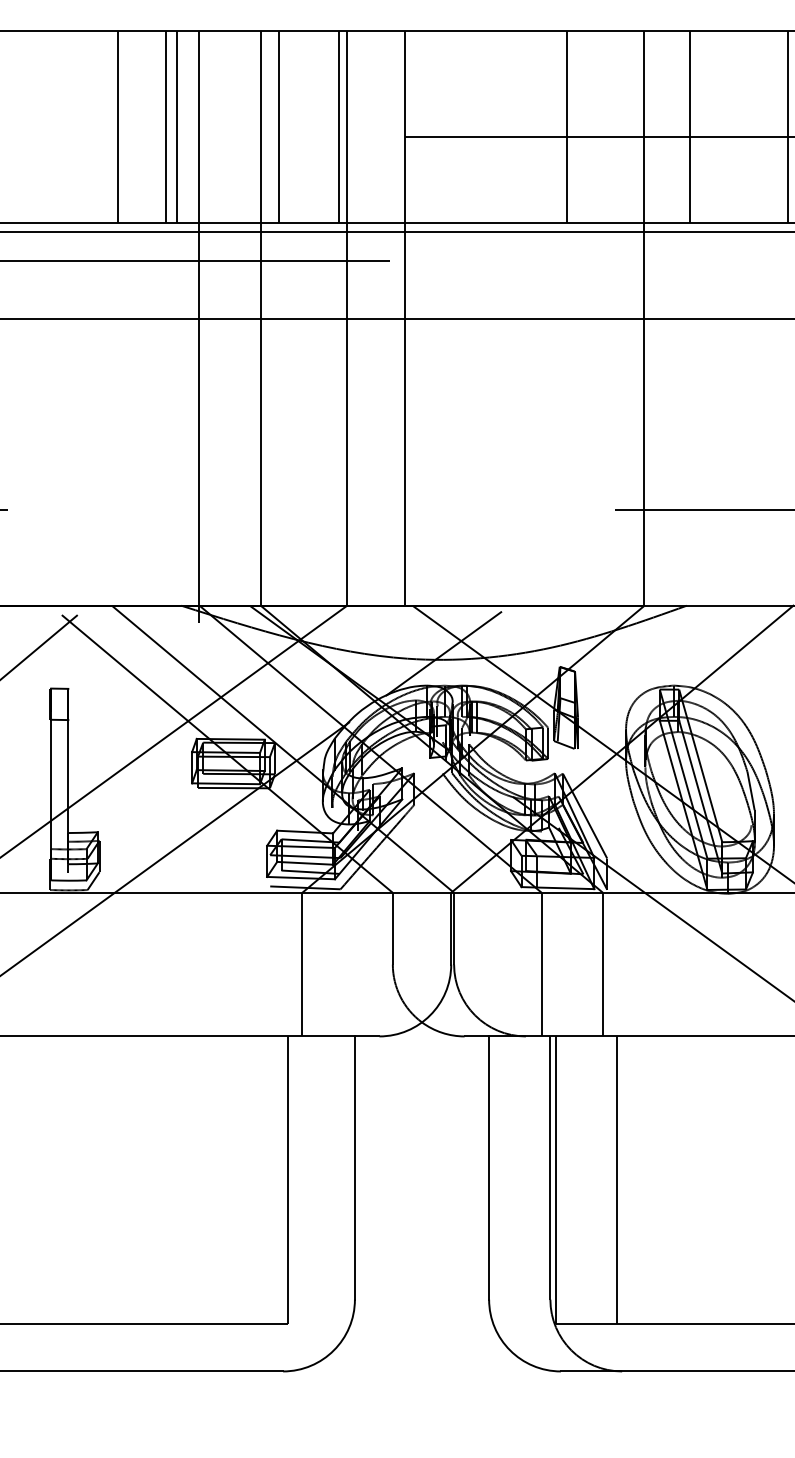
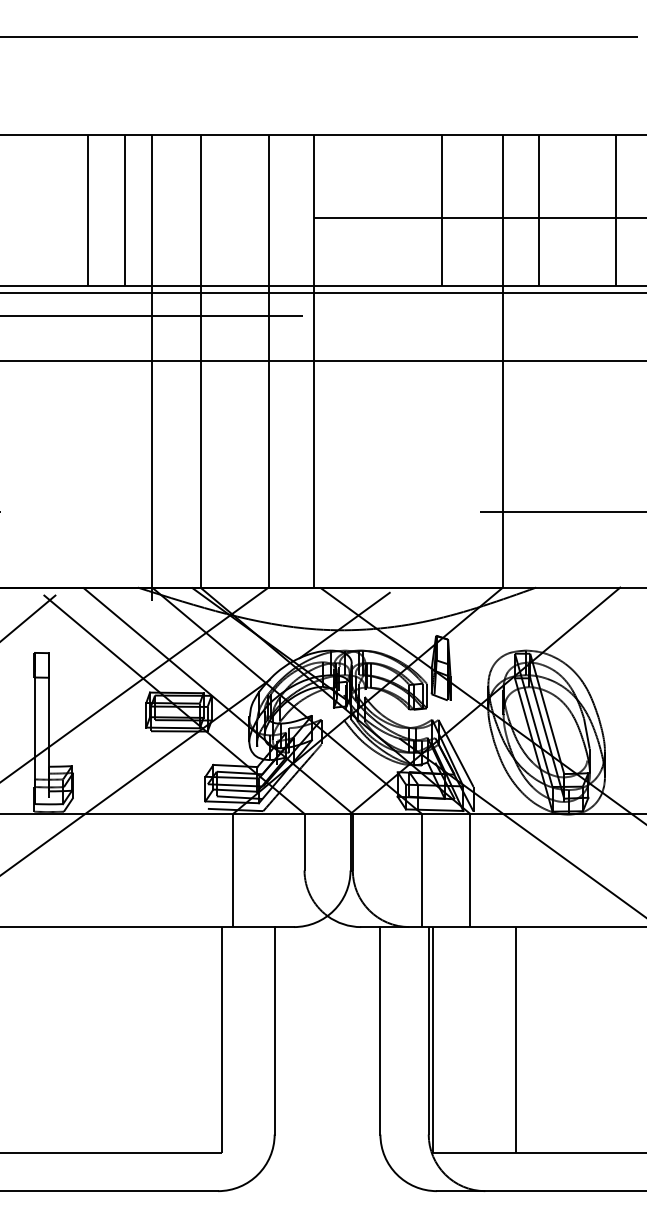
line: (177, 126) -> (134, 209), removed
line: (278, 126) -> (214, 209), removed
line: (338, 126) -> (261, 209), removed
line: (617, 1180) -> (515, 1040), moved

